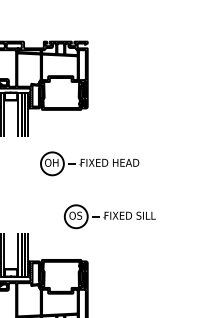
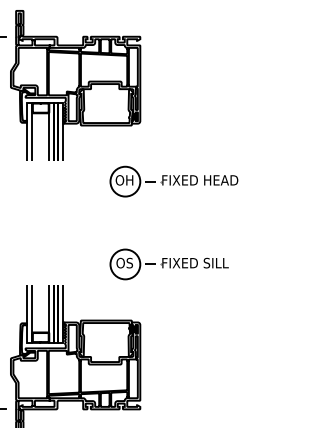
part: (89, 163) -> (173, 181), moved

